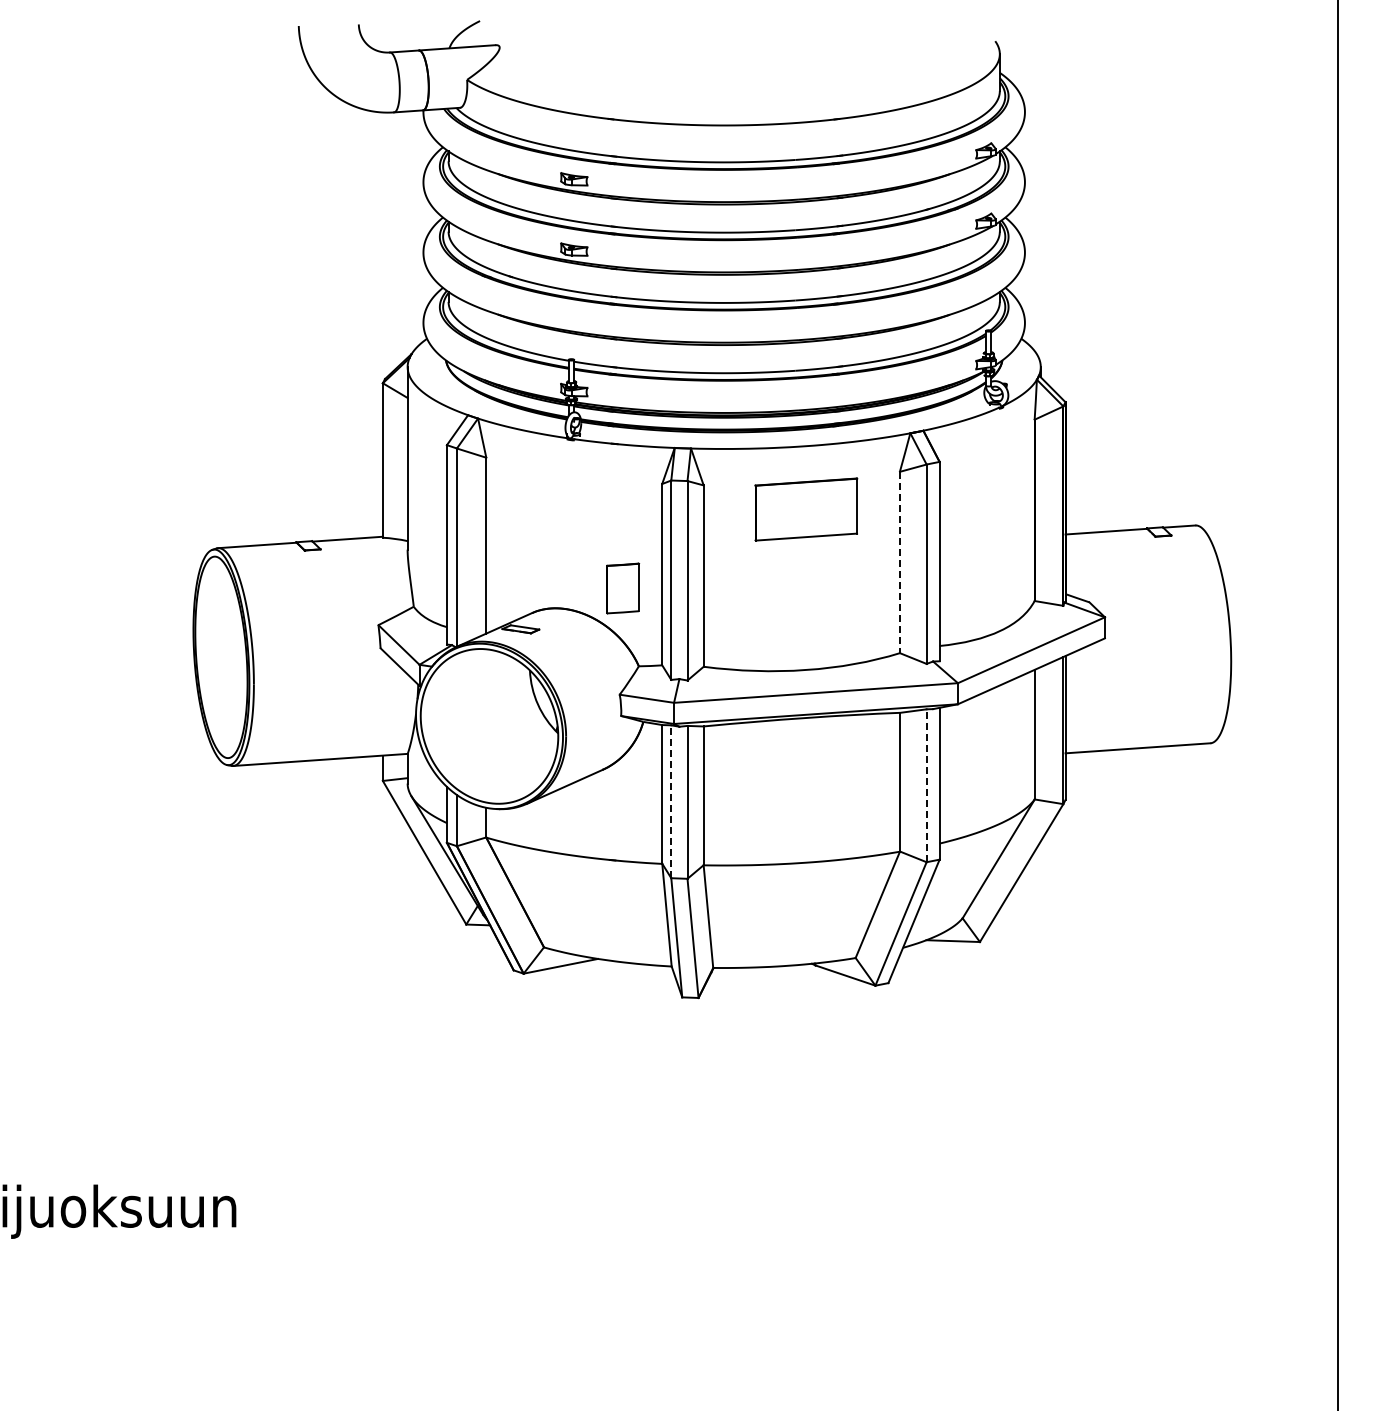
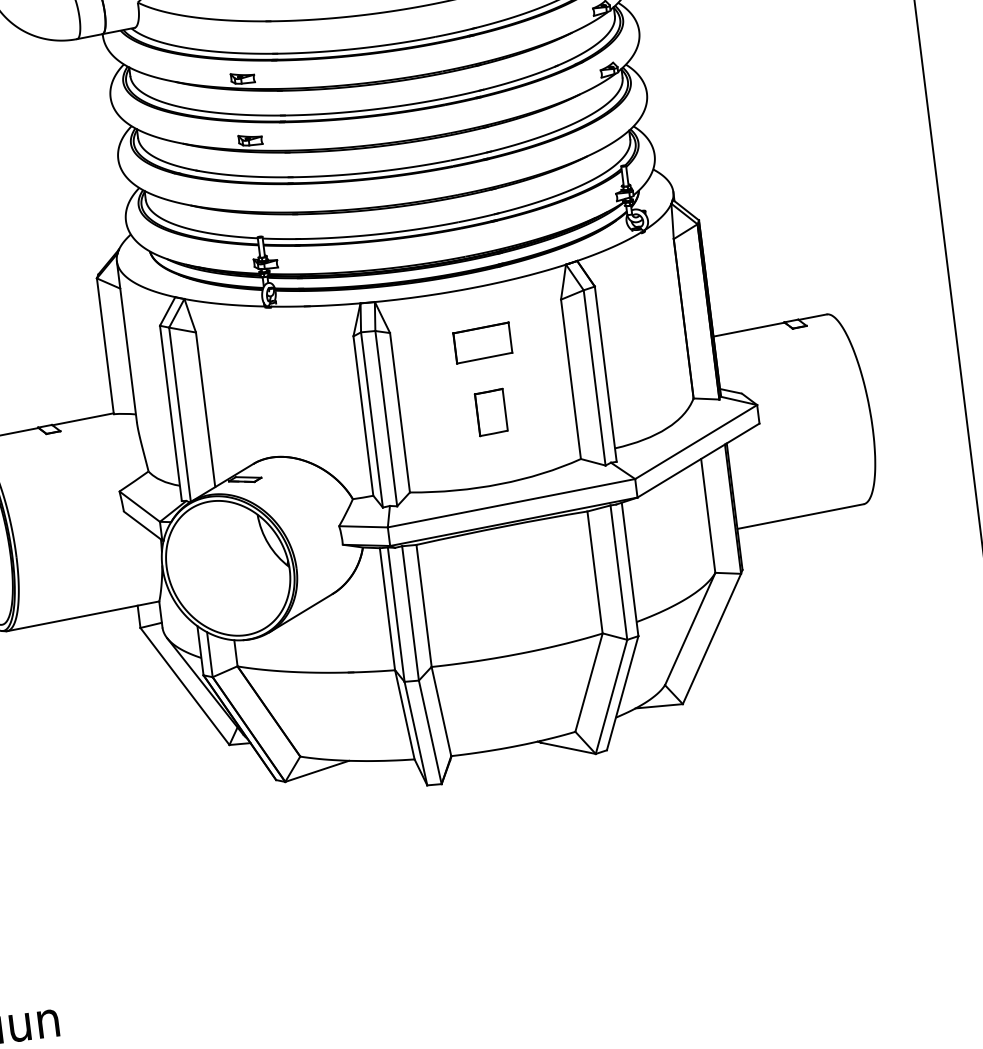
part: (805, 509) -> (482, 343), size x0.62
line: (899, 562) -> (570, 379), dashed -> solid
part: (623, 588) -> (491, 412), moved
line: (926, 785) -> (618, 572), dashed -> solid
line: (671, 801) -> (396, 614), dashed -> solid

